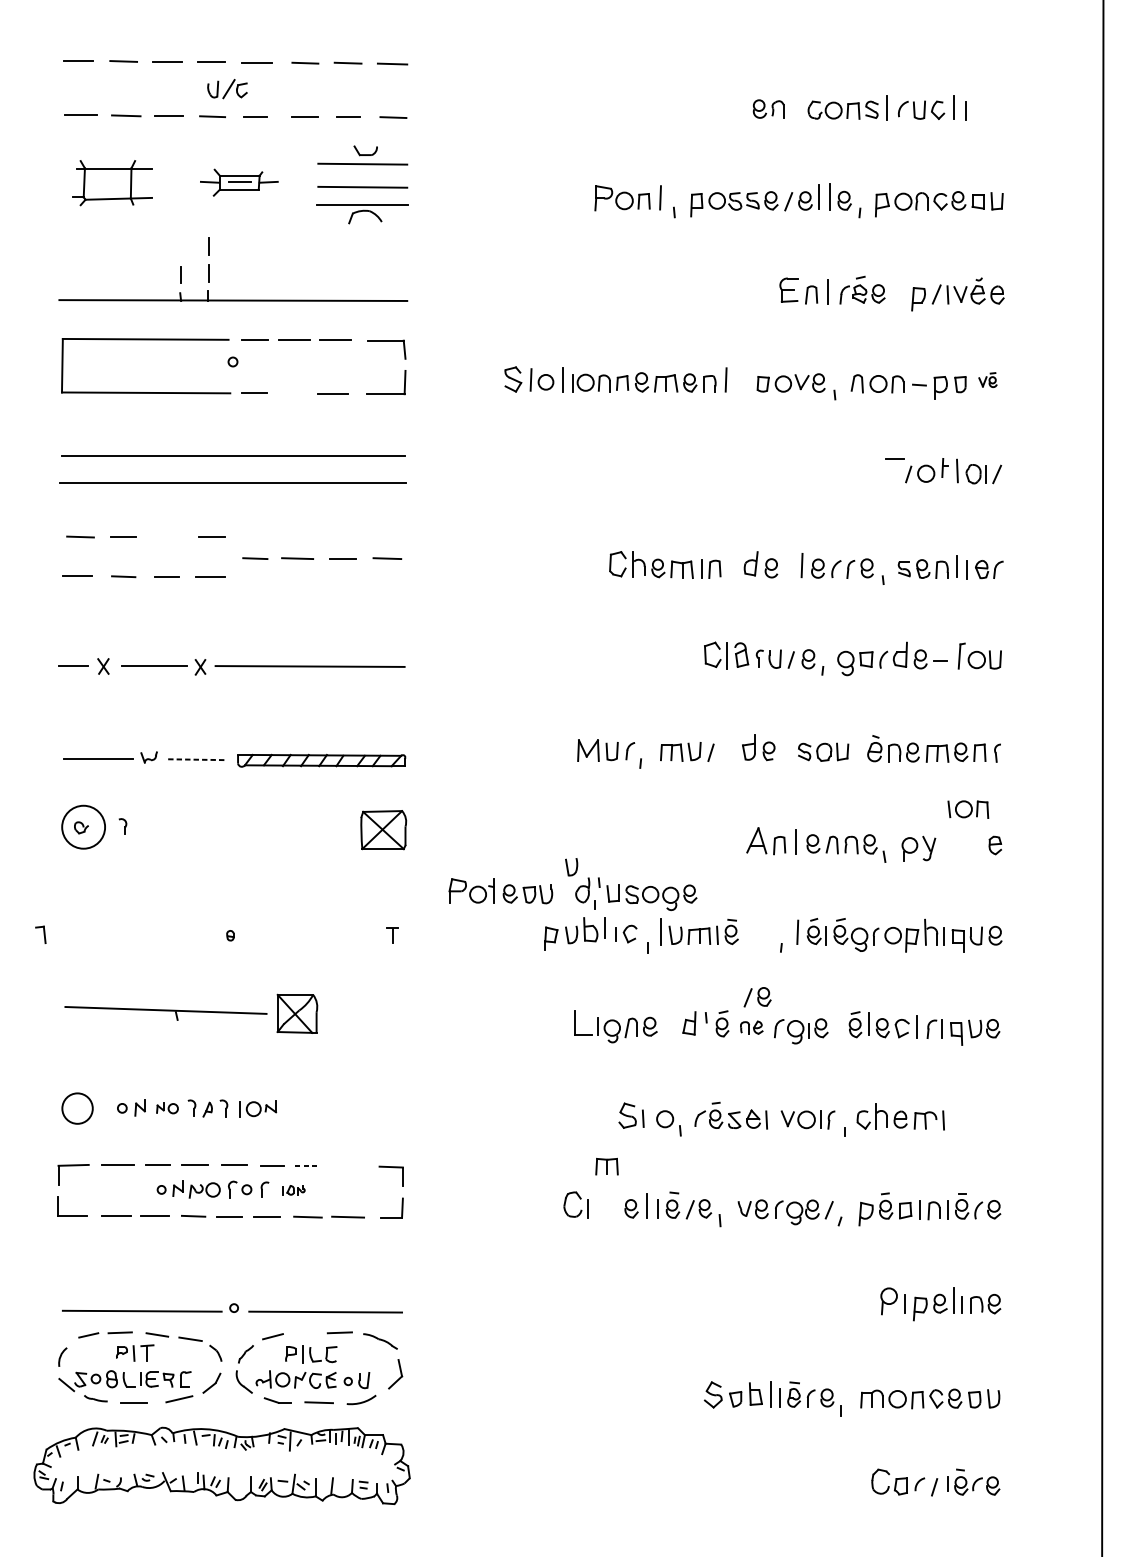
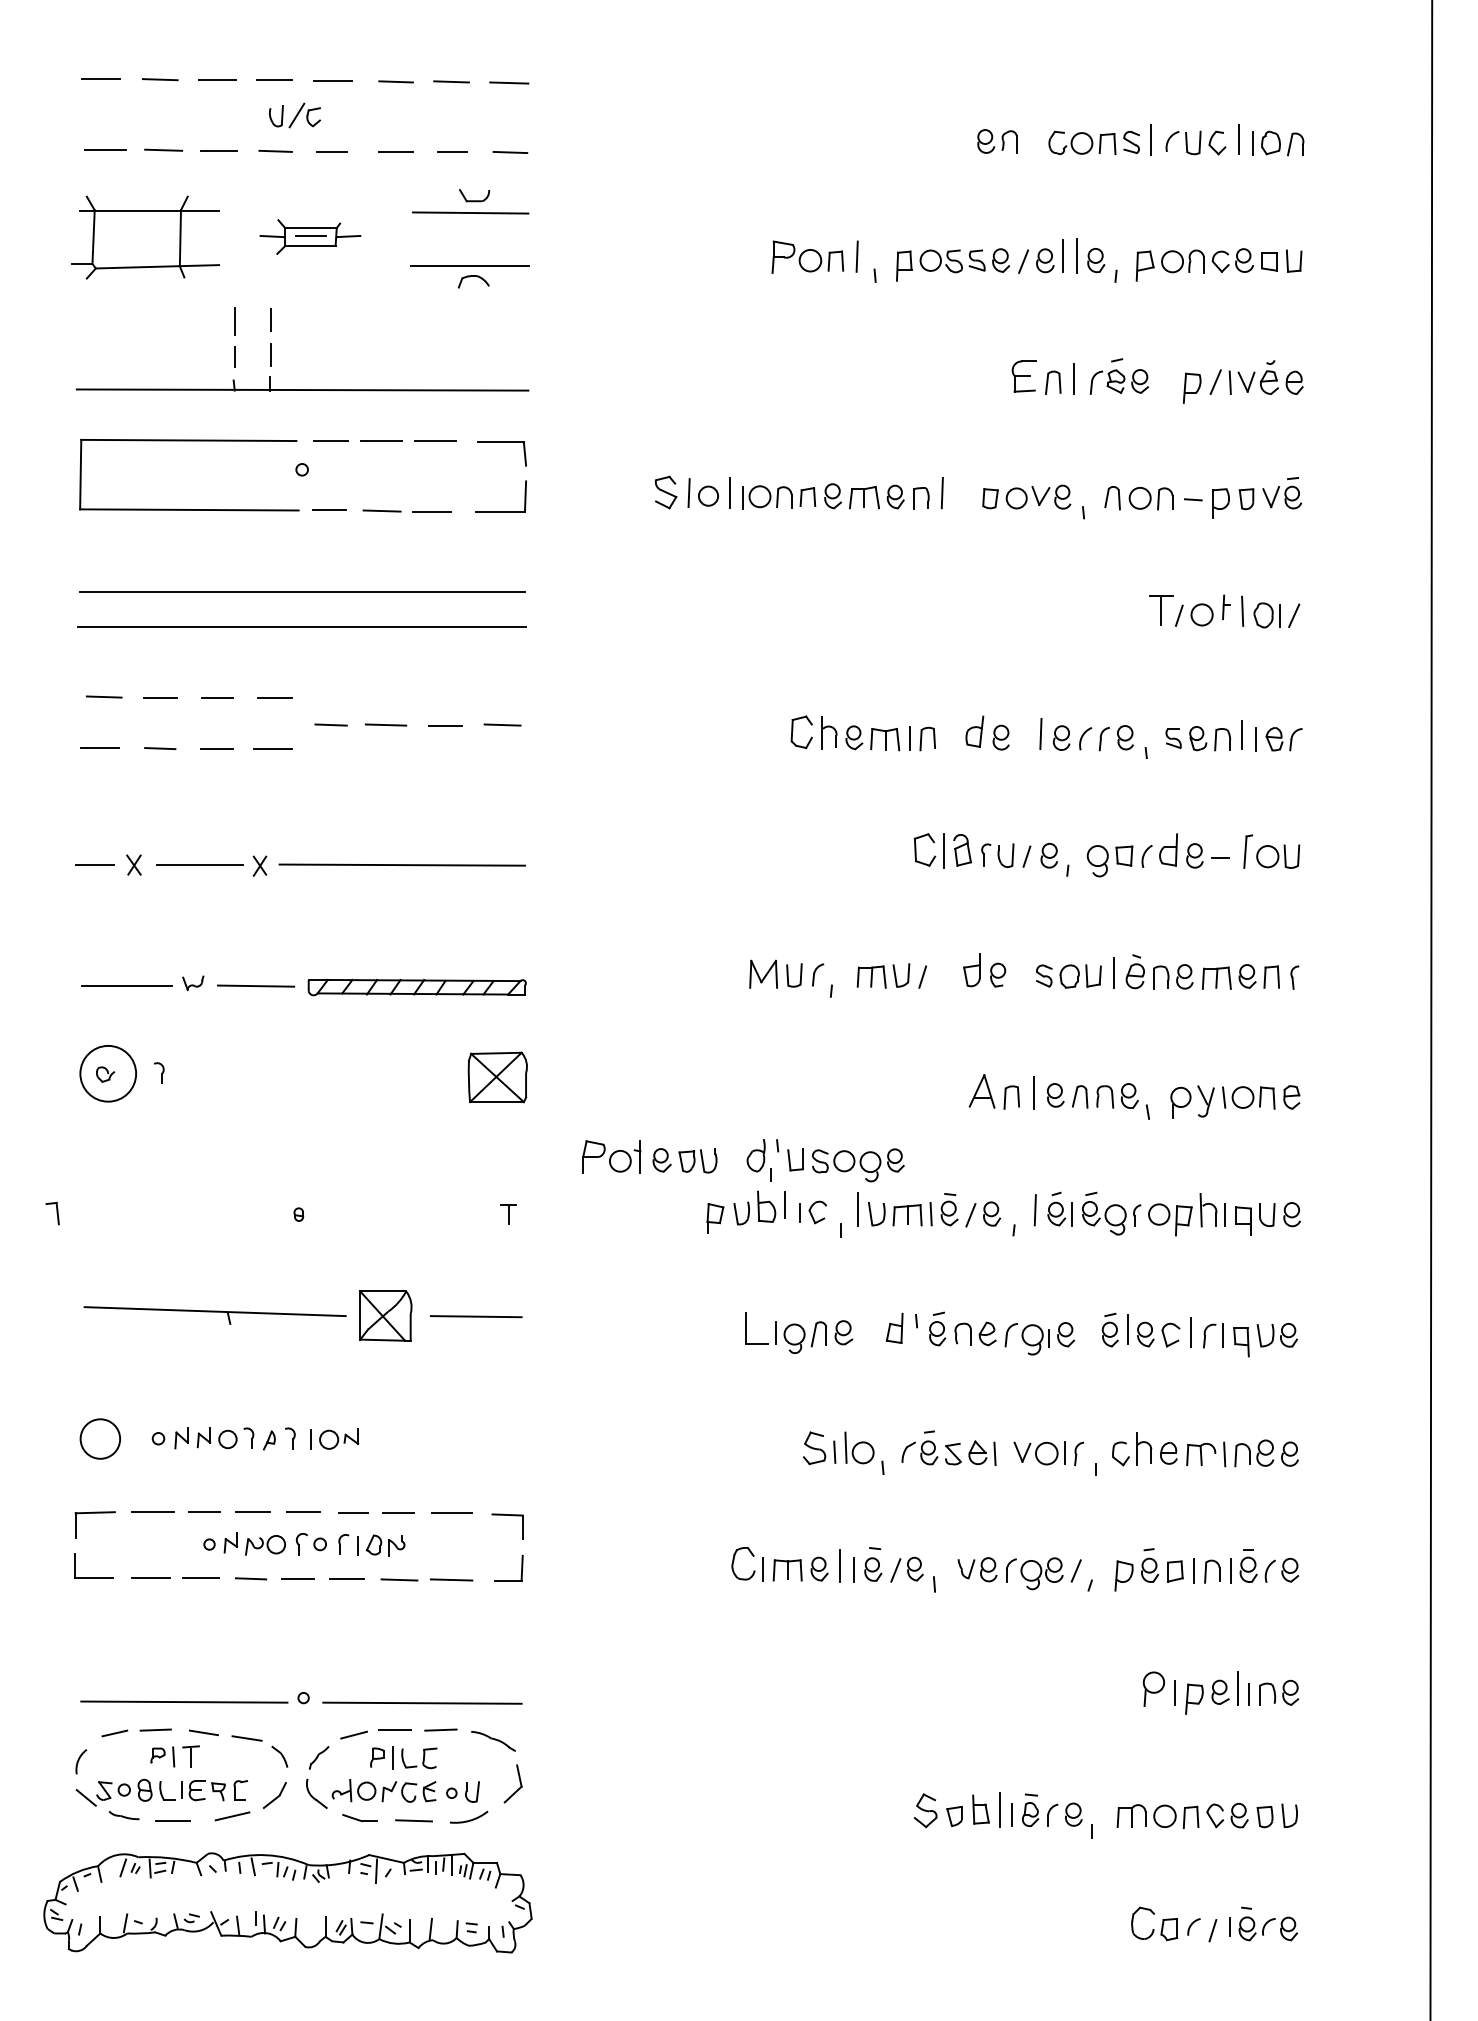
part: (988, 110) -> (1282, 143), added
part: (112, 183) -> (145, 237), size x1.43
line: (362, 186) -> (470, 242), removed
part: (364, 216) -> (473, 281), size x0.71
line: (180, 246) -> (234, 320), added
part: (988, 380) -> (1282, 493), size x1.67
line: (294, 393) -> (381, 510), added
line: (894, 470) -> (1161, 610), added
line: (167, 537) -> (217, 697), added
line: (858, 749) -> (1114, 972), added
line: (197, 760) -> (256, 986), dashed -> solid
part: (968, 809) -> (1248, 1097), moved
part: (571, 867) -> (741, 1125), removed
part: (757, 997) -> (983, 1214), moved
line: (366, 1014) -> (475, 1316), added
part: (751, 1027) -> (975, 1333), size x1.43
part: (167, 1108) -> (216, 1438), size x1.43
line: (651, 1115) -> (845, 1447), added
part: (975, 1119) -> (1266, 1453), added
line: (307, 1165) -> (398, 1513), dashed -> solid
line: (348, 1165) -> (451, 1513), added
part: (606, 1166) -> (787, 1570), moved
part: (294, 1190) -> (381, 1545), size x1.67
line: (304, 1332) -> (394, 1729), added

